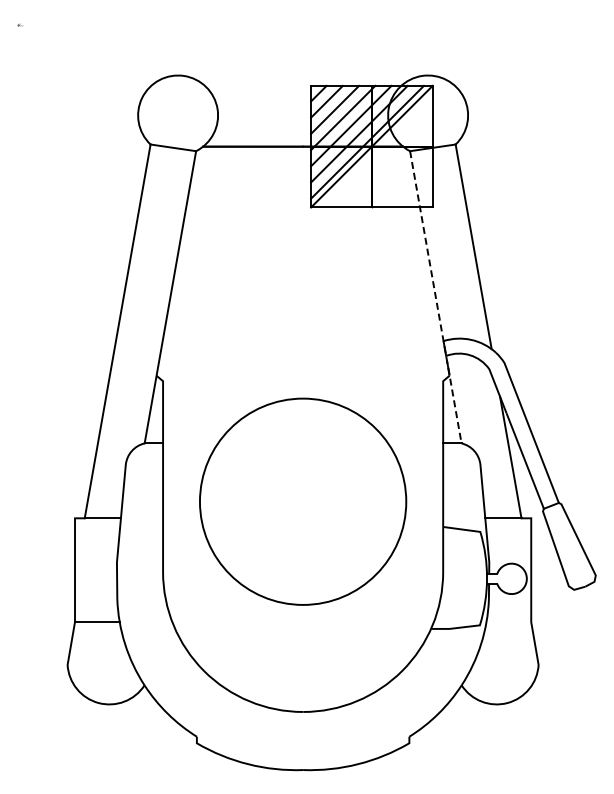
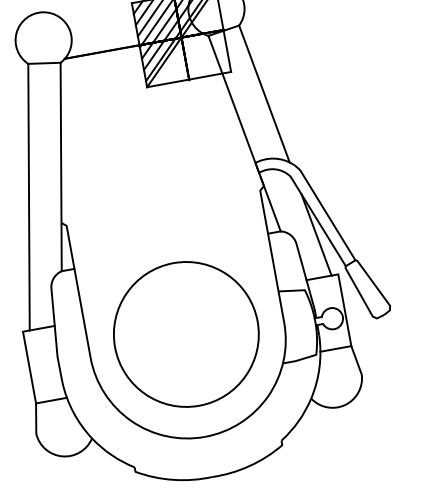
line: (435, 297) -> (244, 133), dashed -> solid
circle: (303, 501) -> (186, 334), moved
line: (508, 622) -> (335, 349), added

